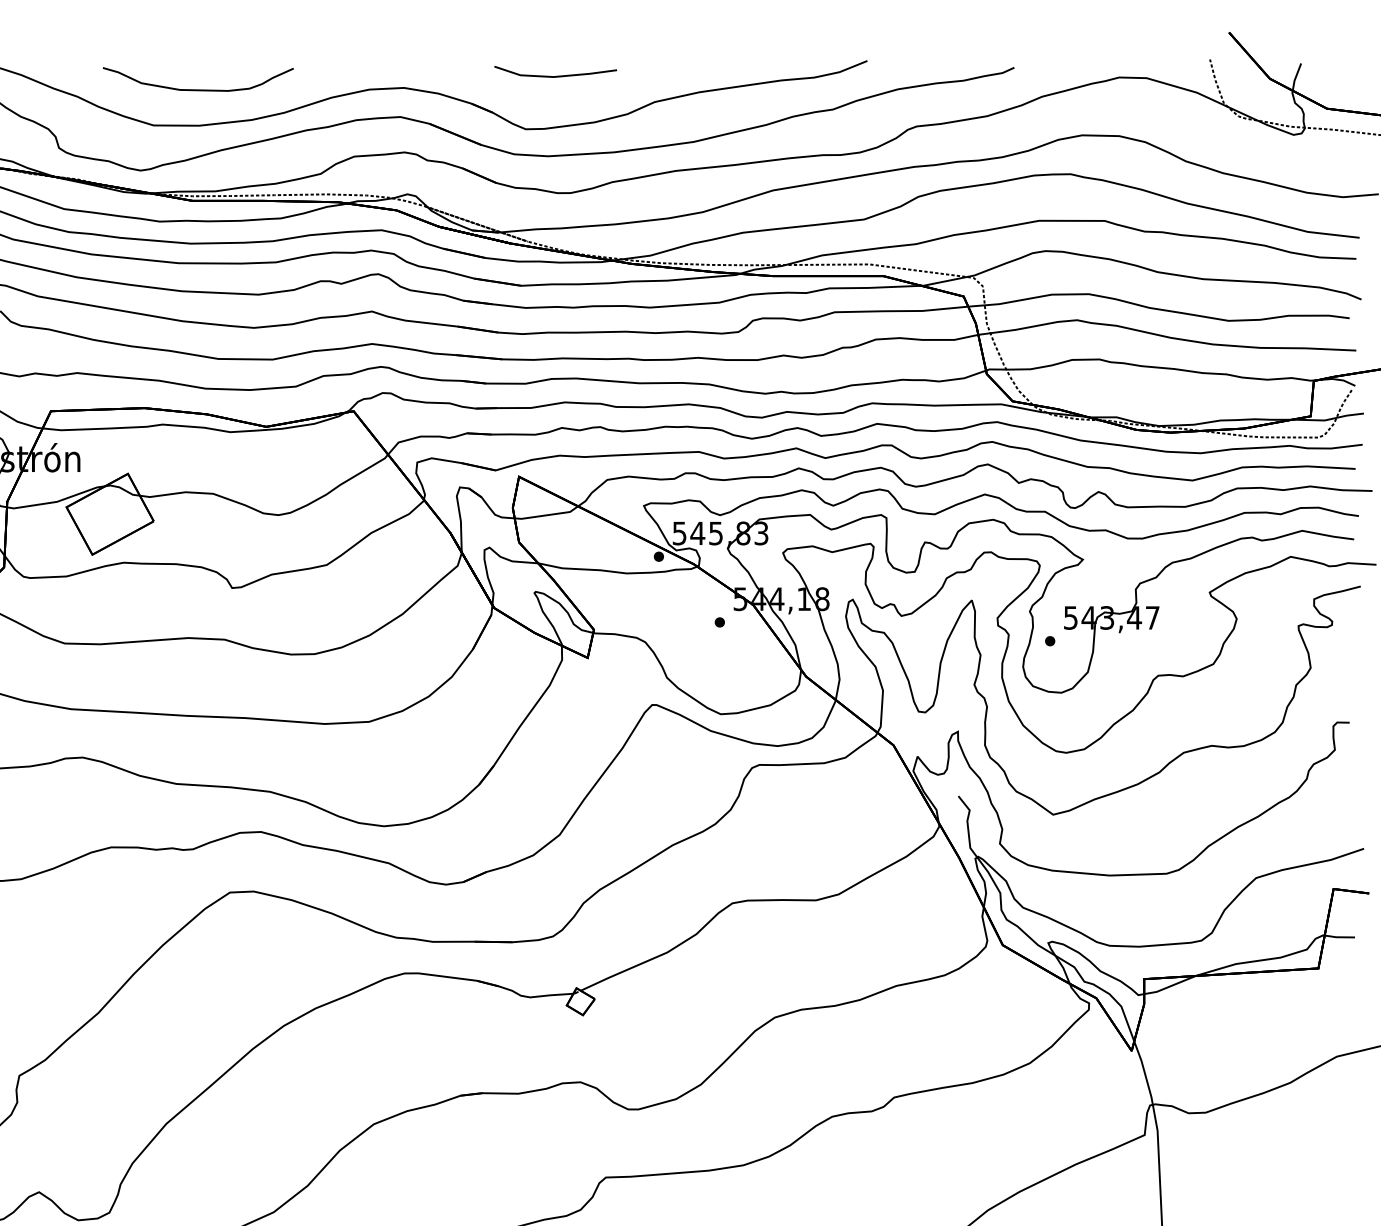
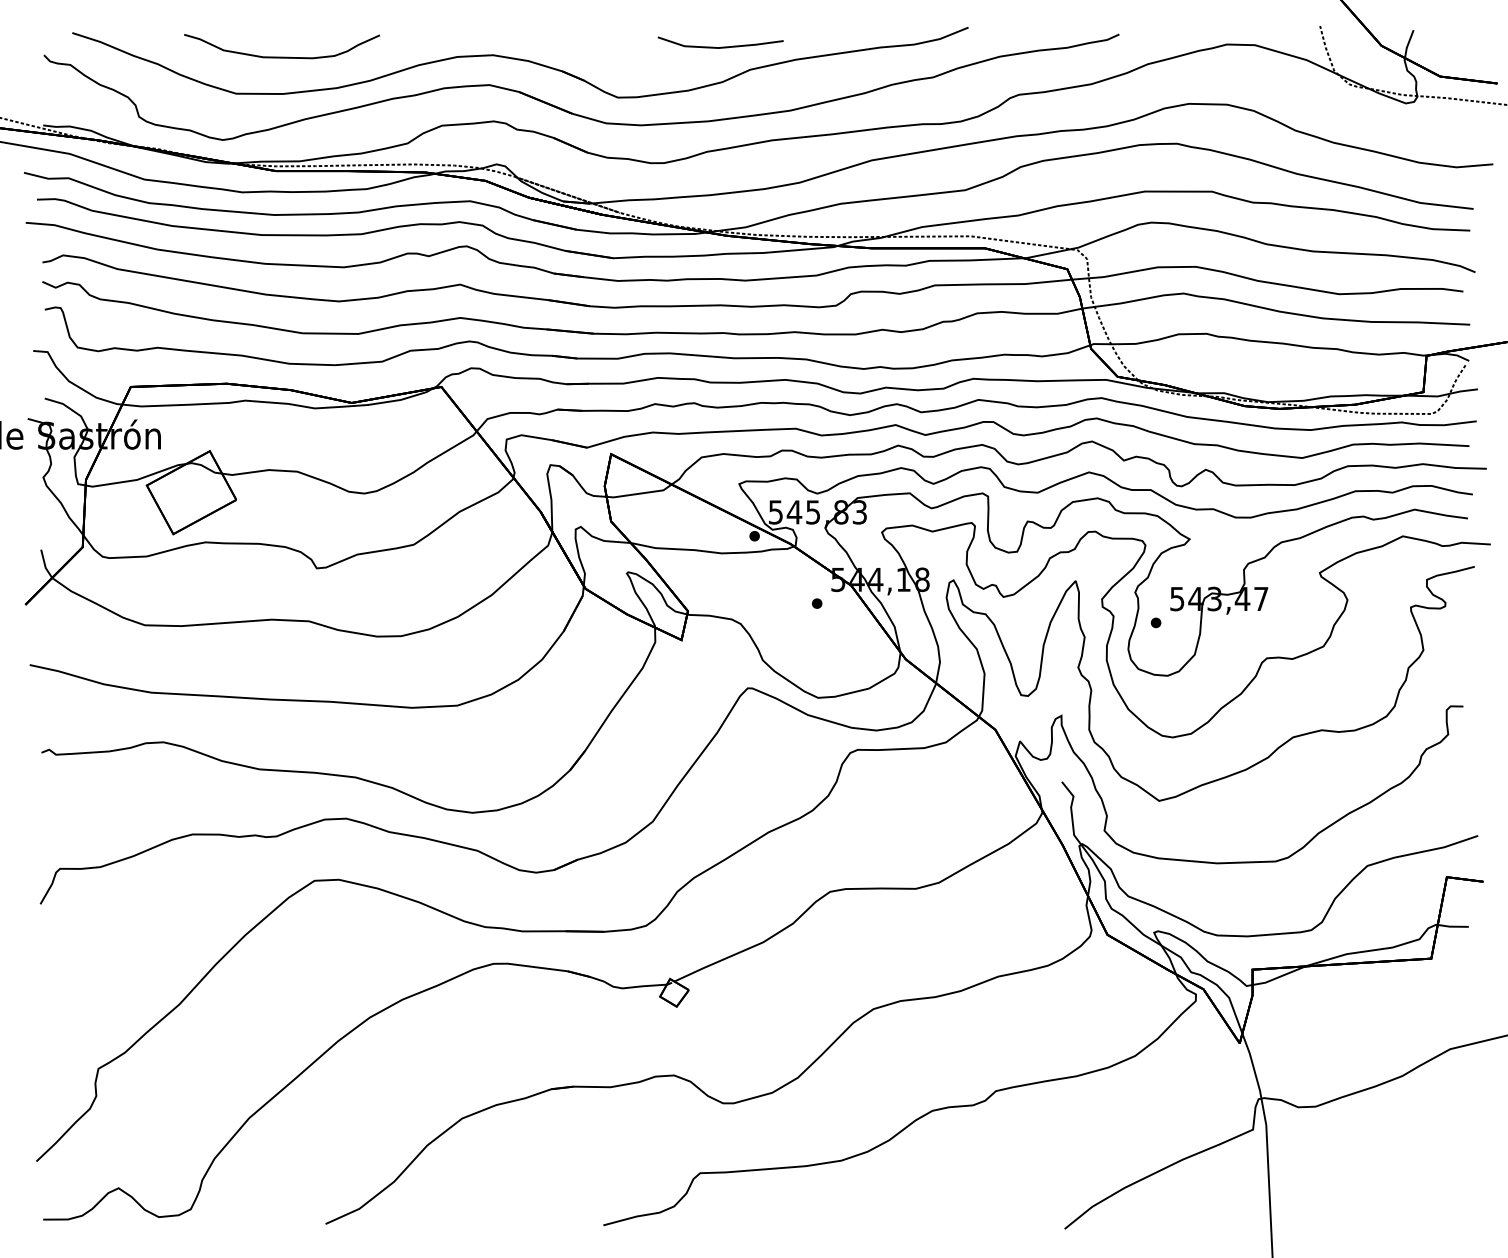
line: (556, 75) -> (721, 46), moved

